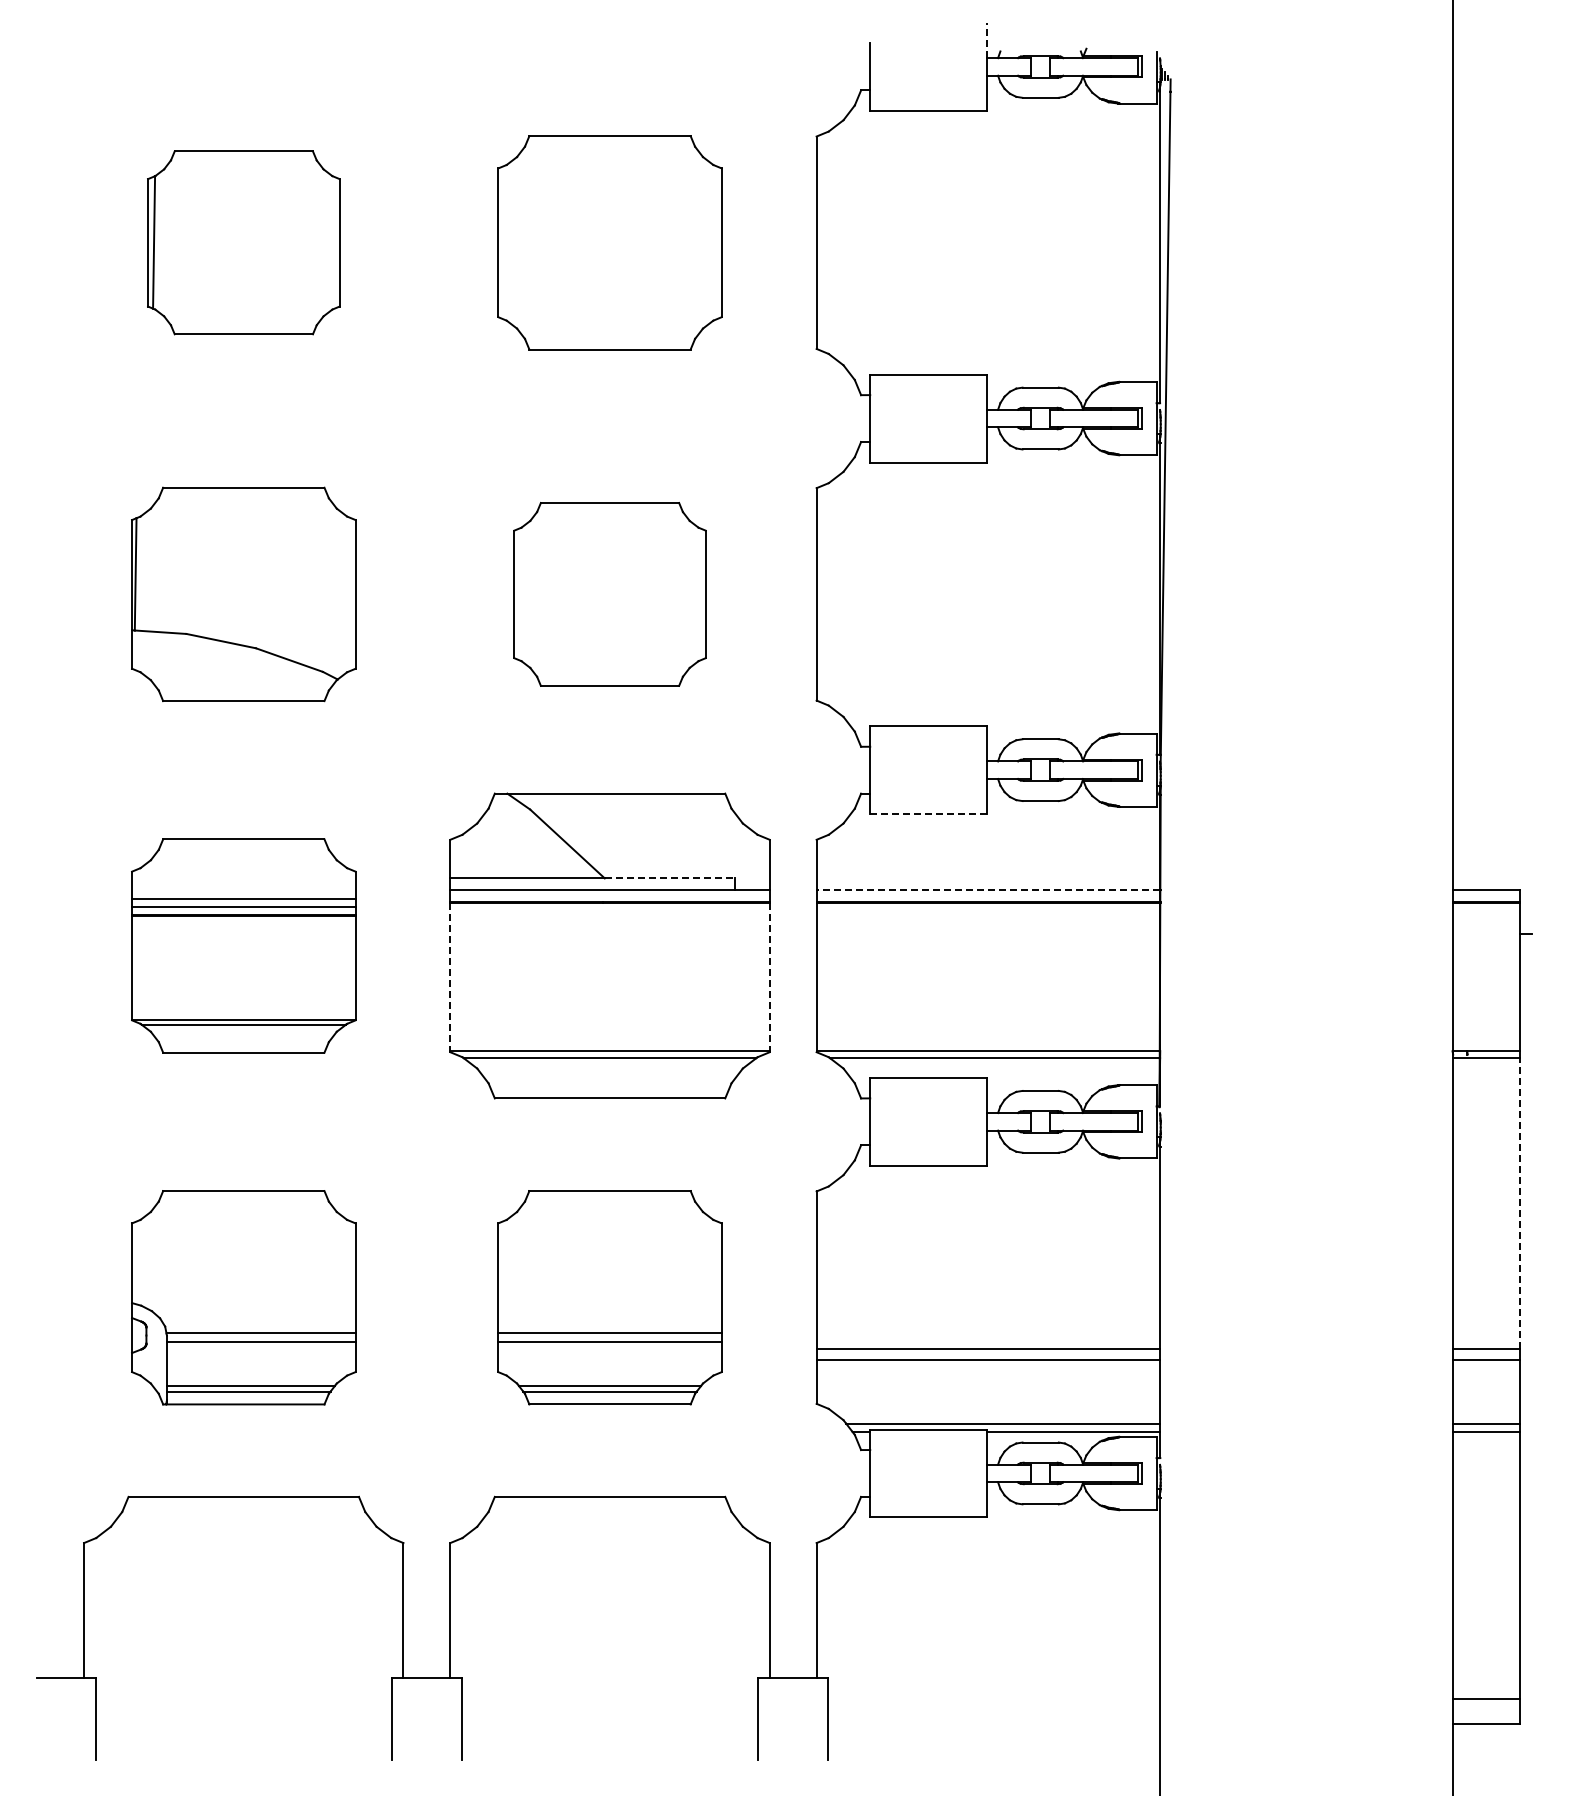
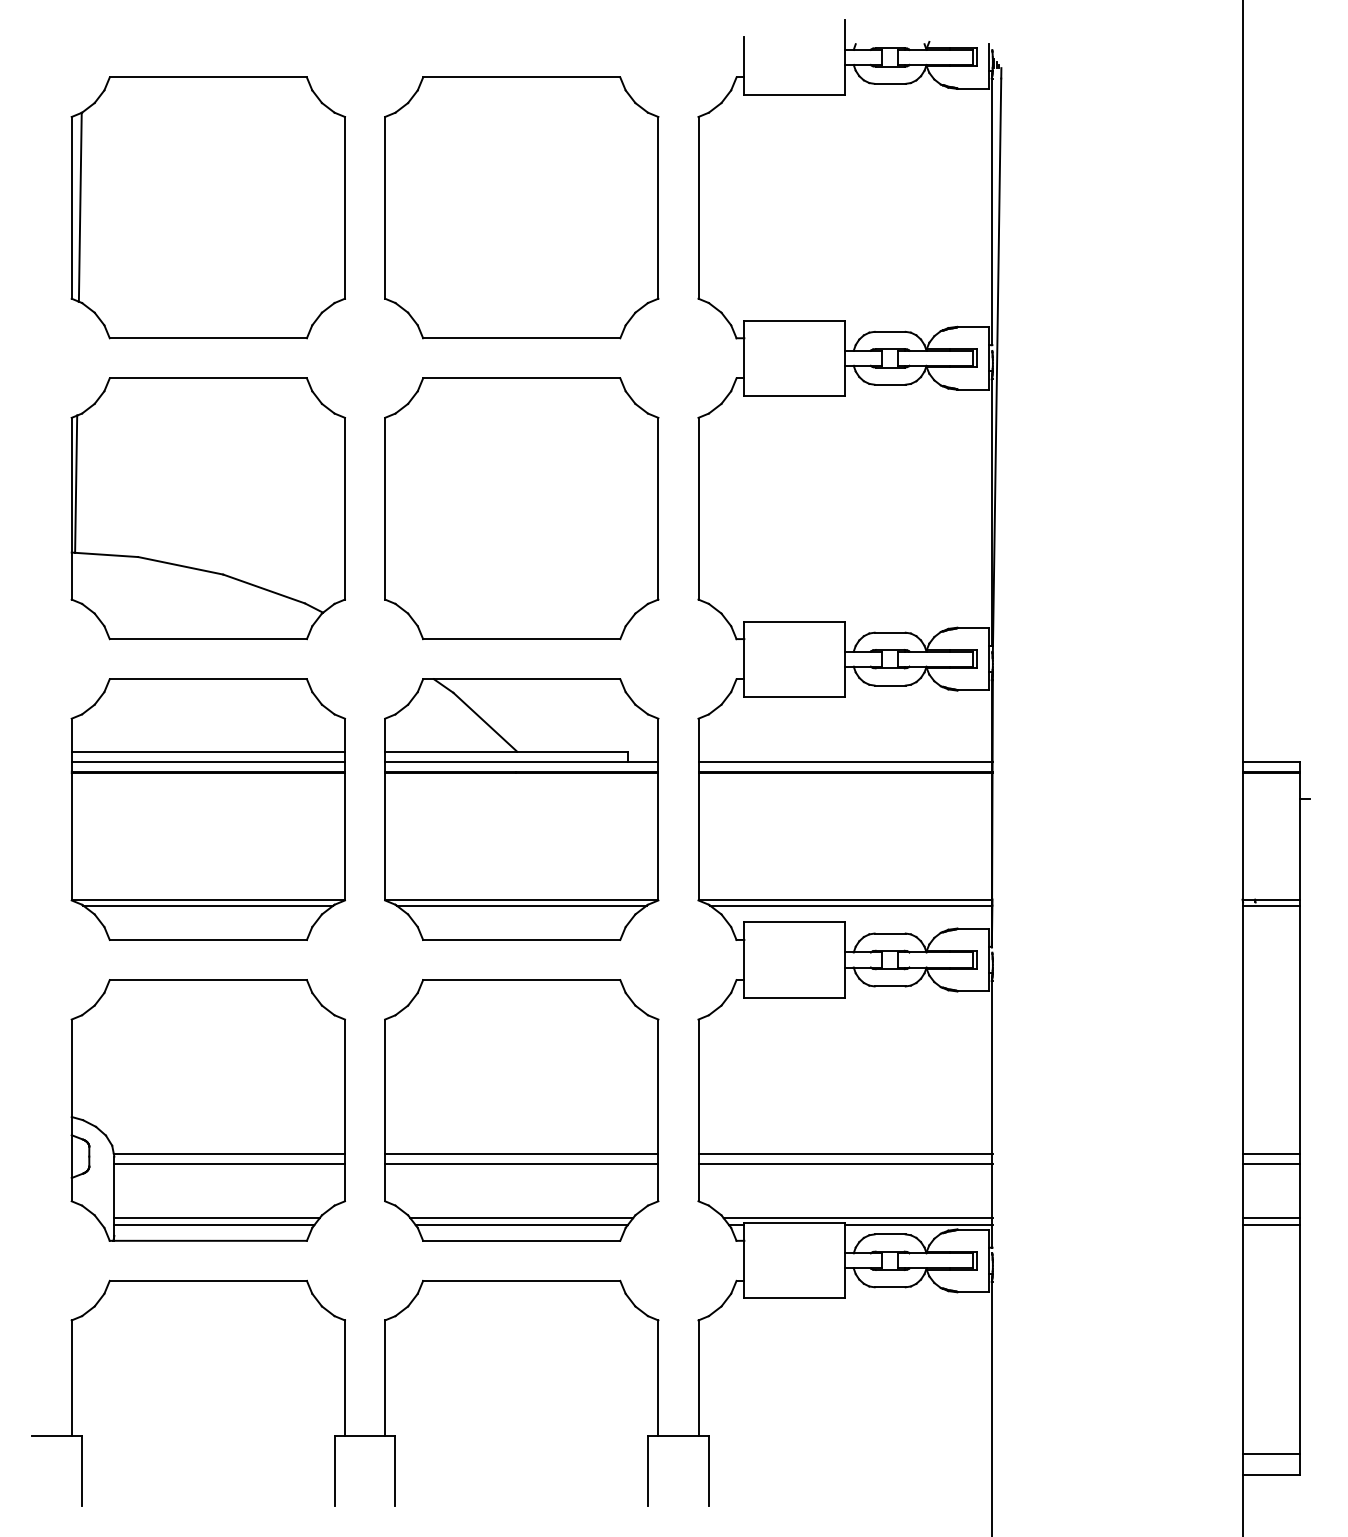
line: (987, 40) -> (844, 34), dashed -> solid
part: (243, 242) -> (208, 207), size x1.67
part: (609, 242) -> (521, 207), size x1.43
part: (243, 594) -> (208, 508), size x1.43
part: (609, 594) -> (521, 508), size x1.67
line: (928, 814) -> (794, 697), dashed -> solid
line: (669, 878) -> (572, 751), dashed -> solid
line: (987, 890) -> (844, 762), dashed -> solid
part: (243, 945) -> (208, 809), size x1.43
line: (450, 977) -> (385, 836), dashed -> solid
line: (769, 977) -> (658, 836), dashed -> solid
line: (1519, 1202) -> (1299, 1029), dashed -> solid
part: (243, 1297) -> (208, 1110), size x1.43
part: (609, 1297) -> (521, 1110), size x1.43

